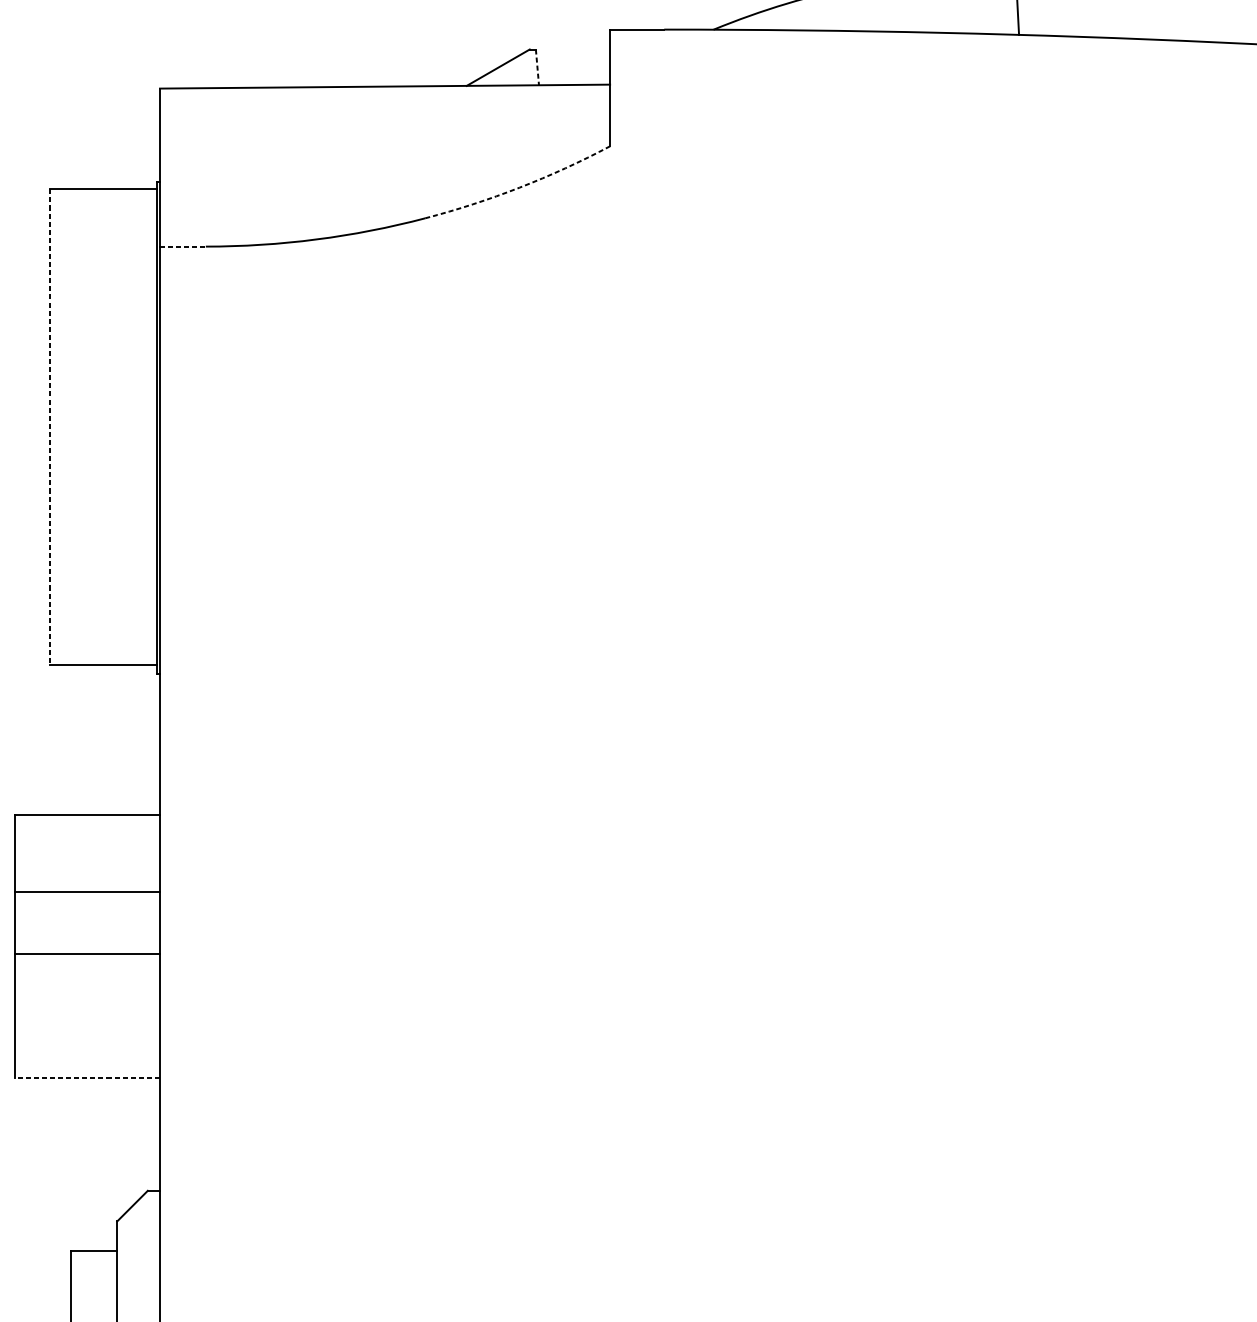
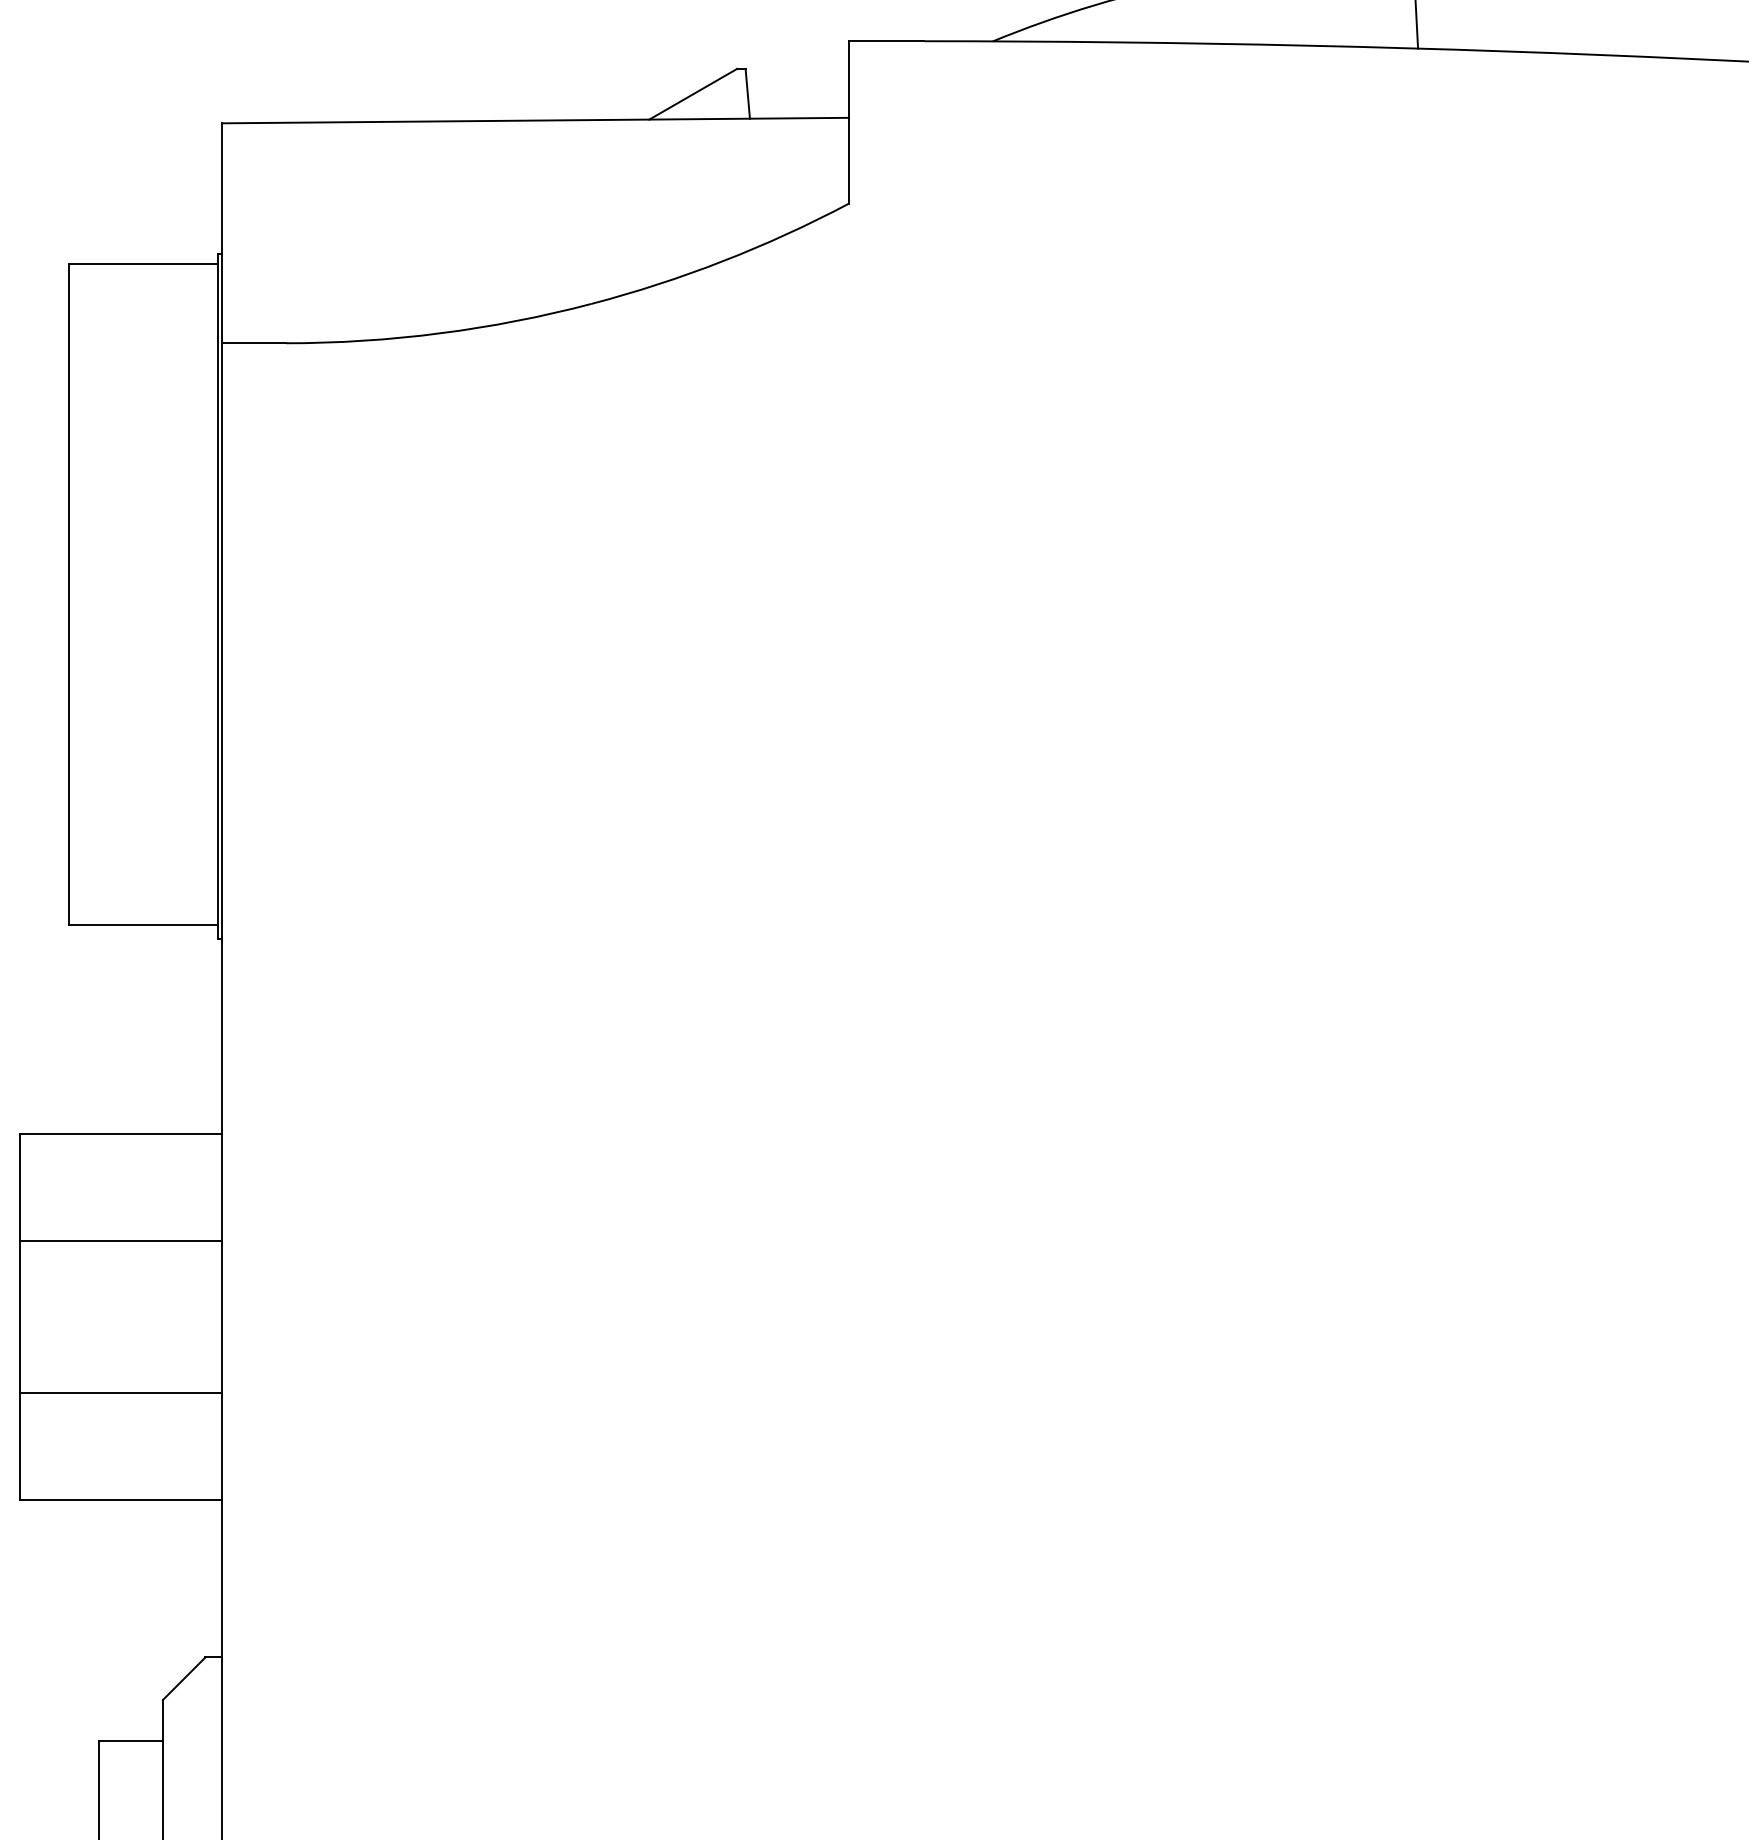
line: (537, 67) -> (747, 93), dashed -> solid
arc: (520, 187) -> (723, 261), dashed -> solid
line: (183, 246) -> (254, 343), dashed -> solid
line: (50, 427) -> (69, 594), dashed -> solid
line: (87, 953) -> (121, 1392), moved
line: (86, 1078) -> (120, 1500), dashed -> solid

